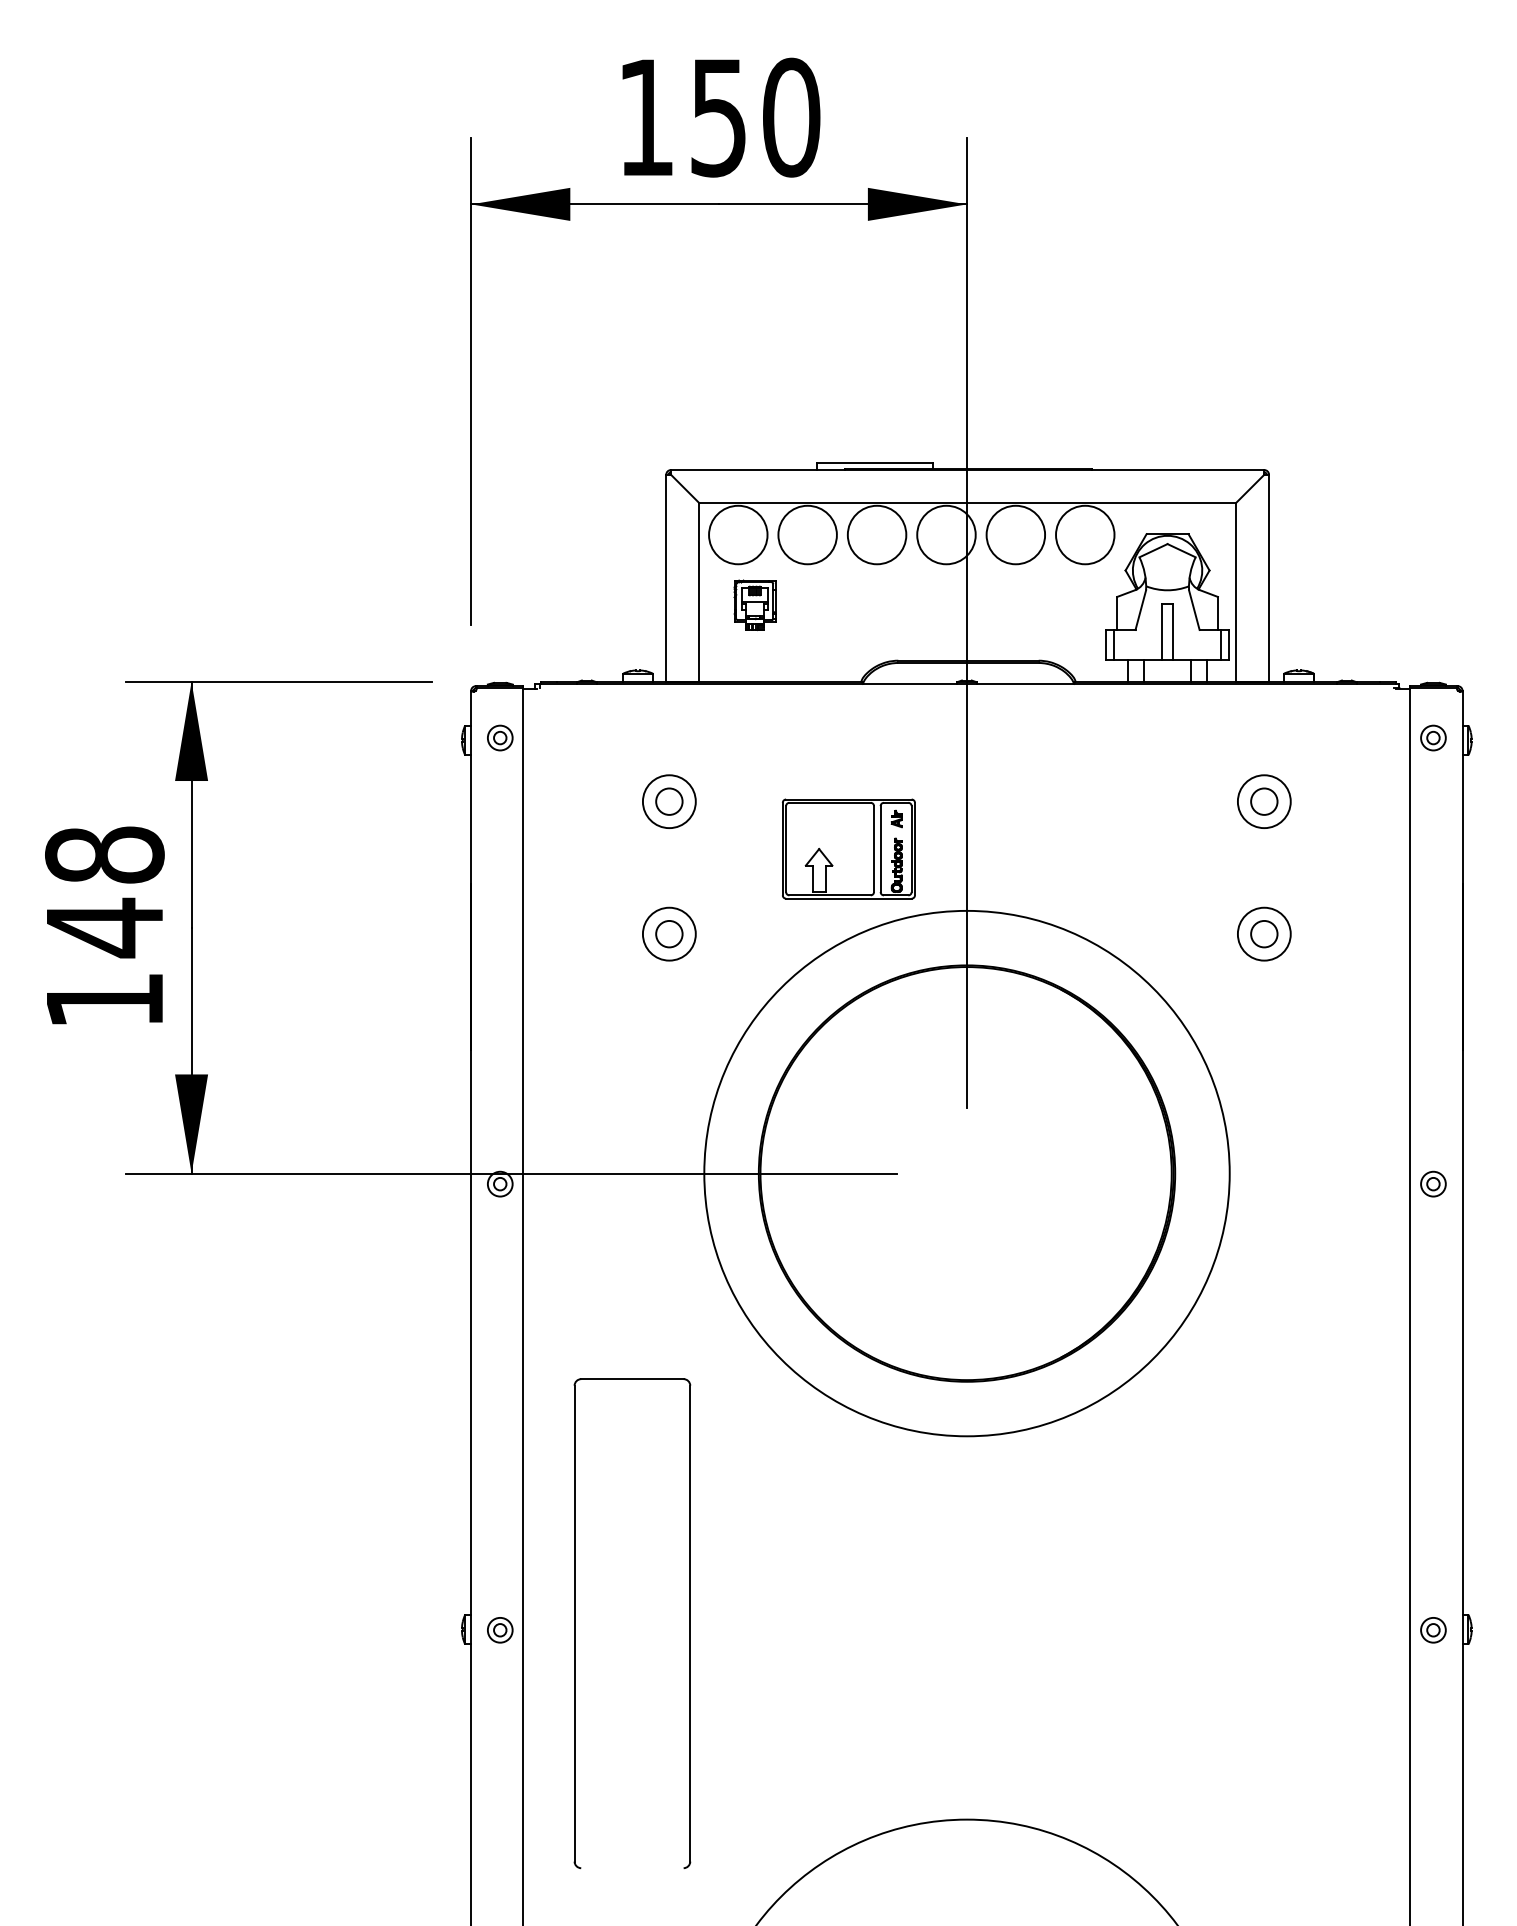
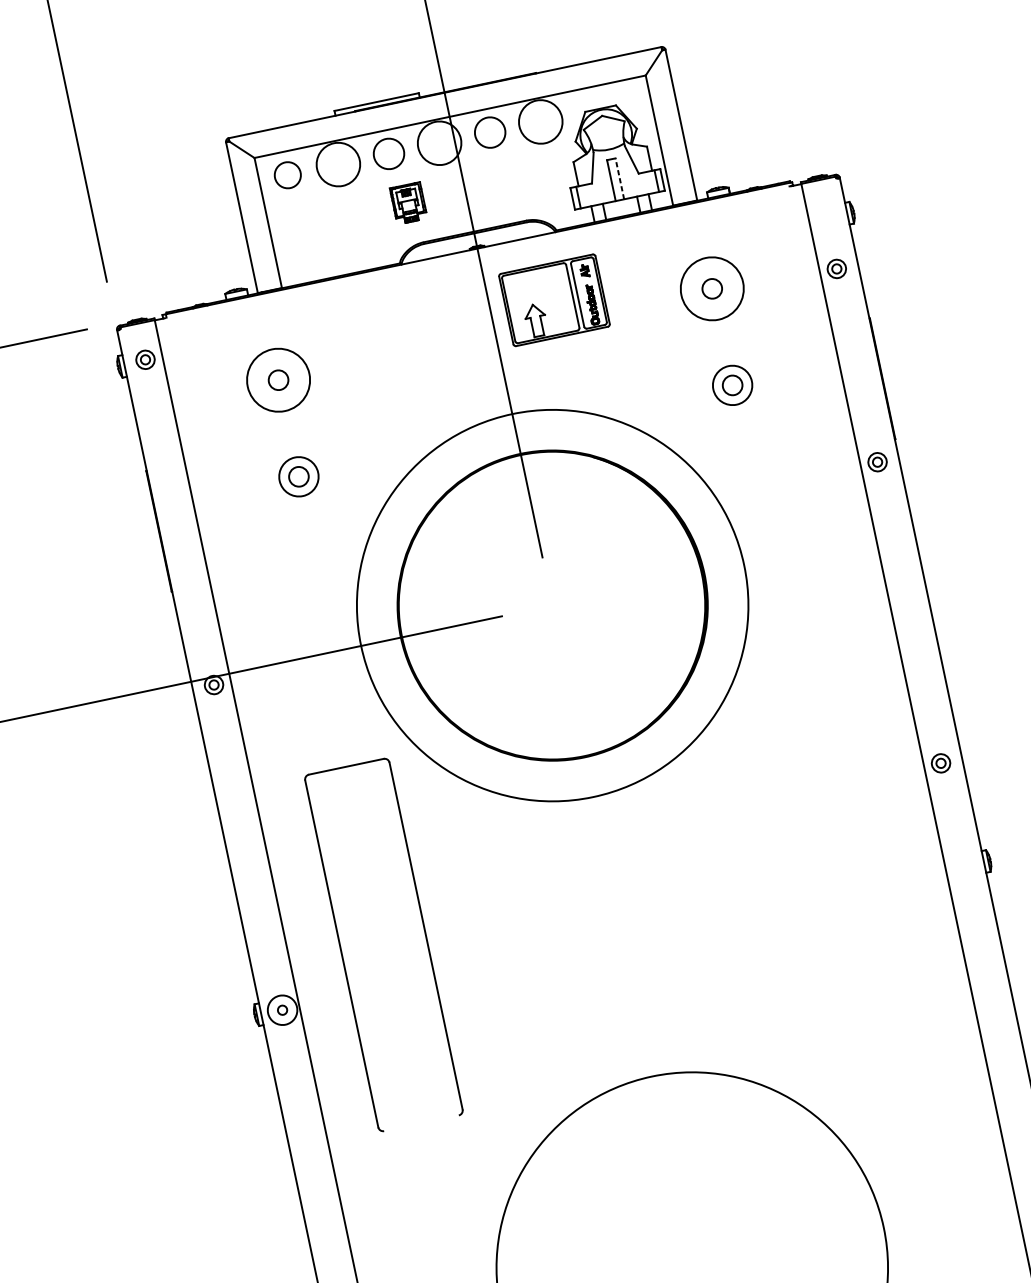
circle: (738, 534) -> (287, 174), size x0.6
circle: (876, 534) -> (388, 153), size x0.7
circle: (1015, 534) -> (489, 132), size x0.7
part: (754, 604) -> (408, 202), moved
line: (1173, 631) -> (619, 178), solid -> dashed
part: (1433, 737) -> (836, 268), moved
circle: (668, 801) -> (277, 380), size x1.6
circle: (1263, 801) -> (711, 288), size x1.6
part: (848, 848) -> (554, 299), moved
part: (1433, 1183) -> (877, 461), moved
part: (575, 1623) -> (342, 953), moved
circle: (499, 1629) -> (281, 1009), size x1.6
part: (1433, 1630) -> (941, 763), moved

